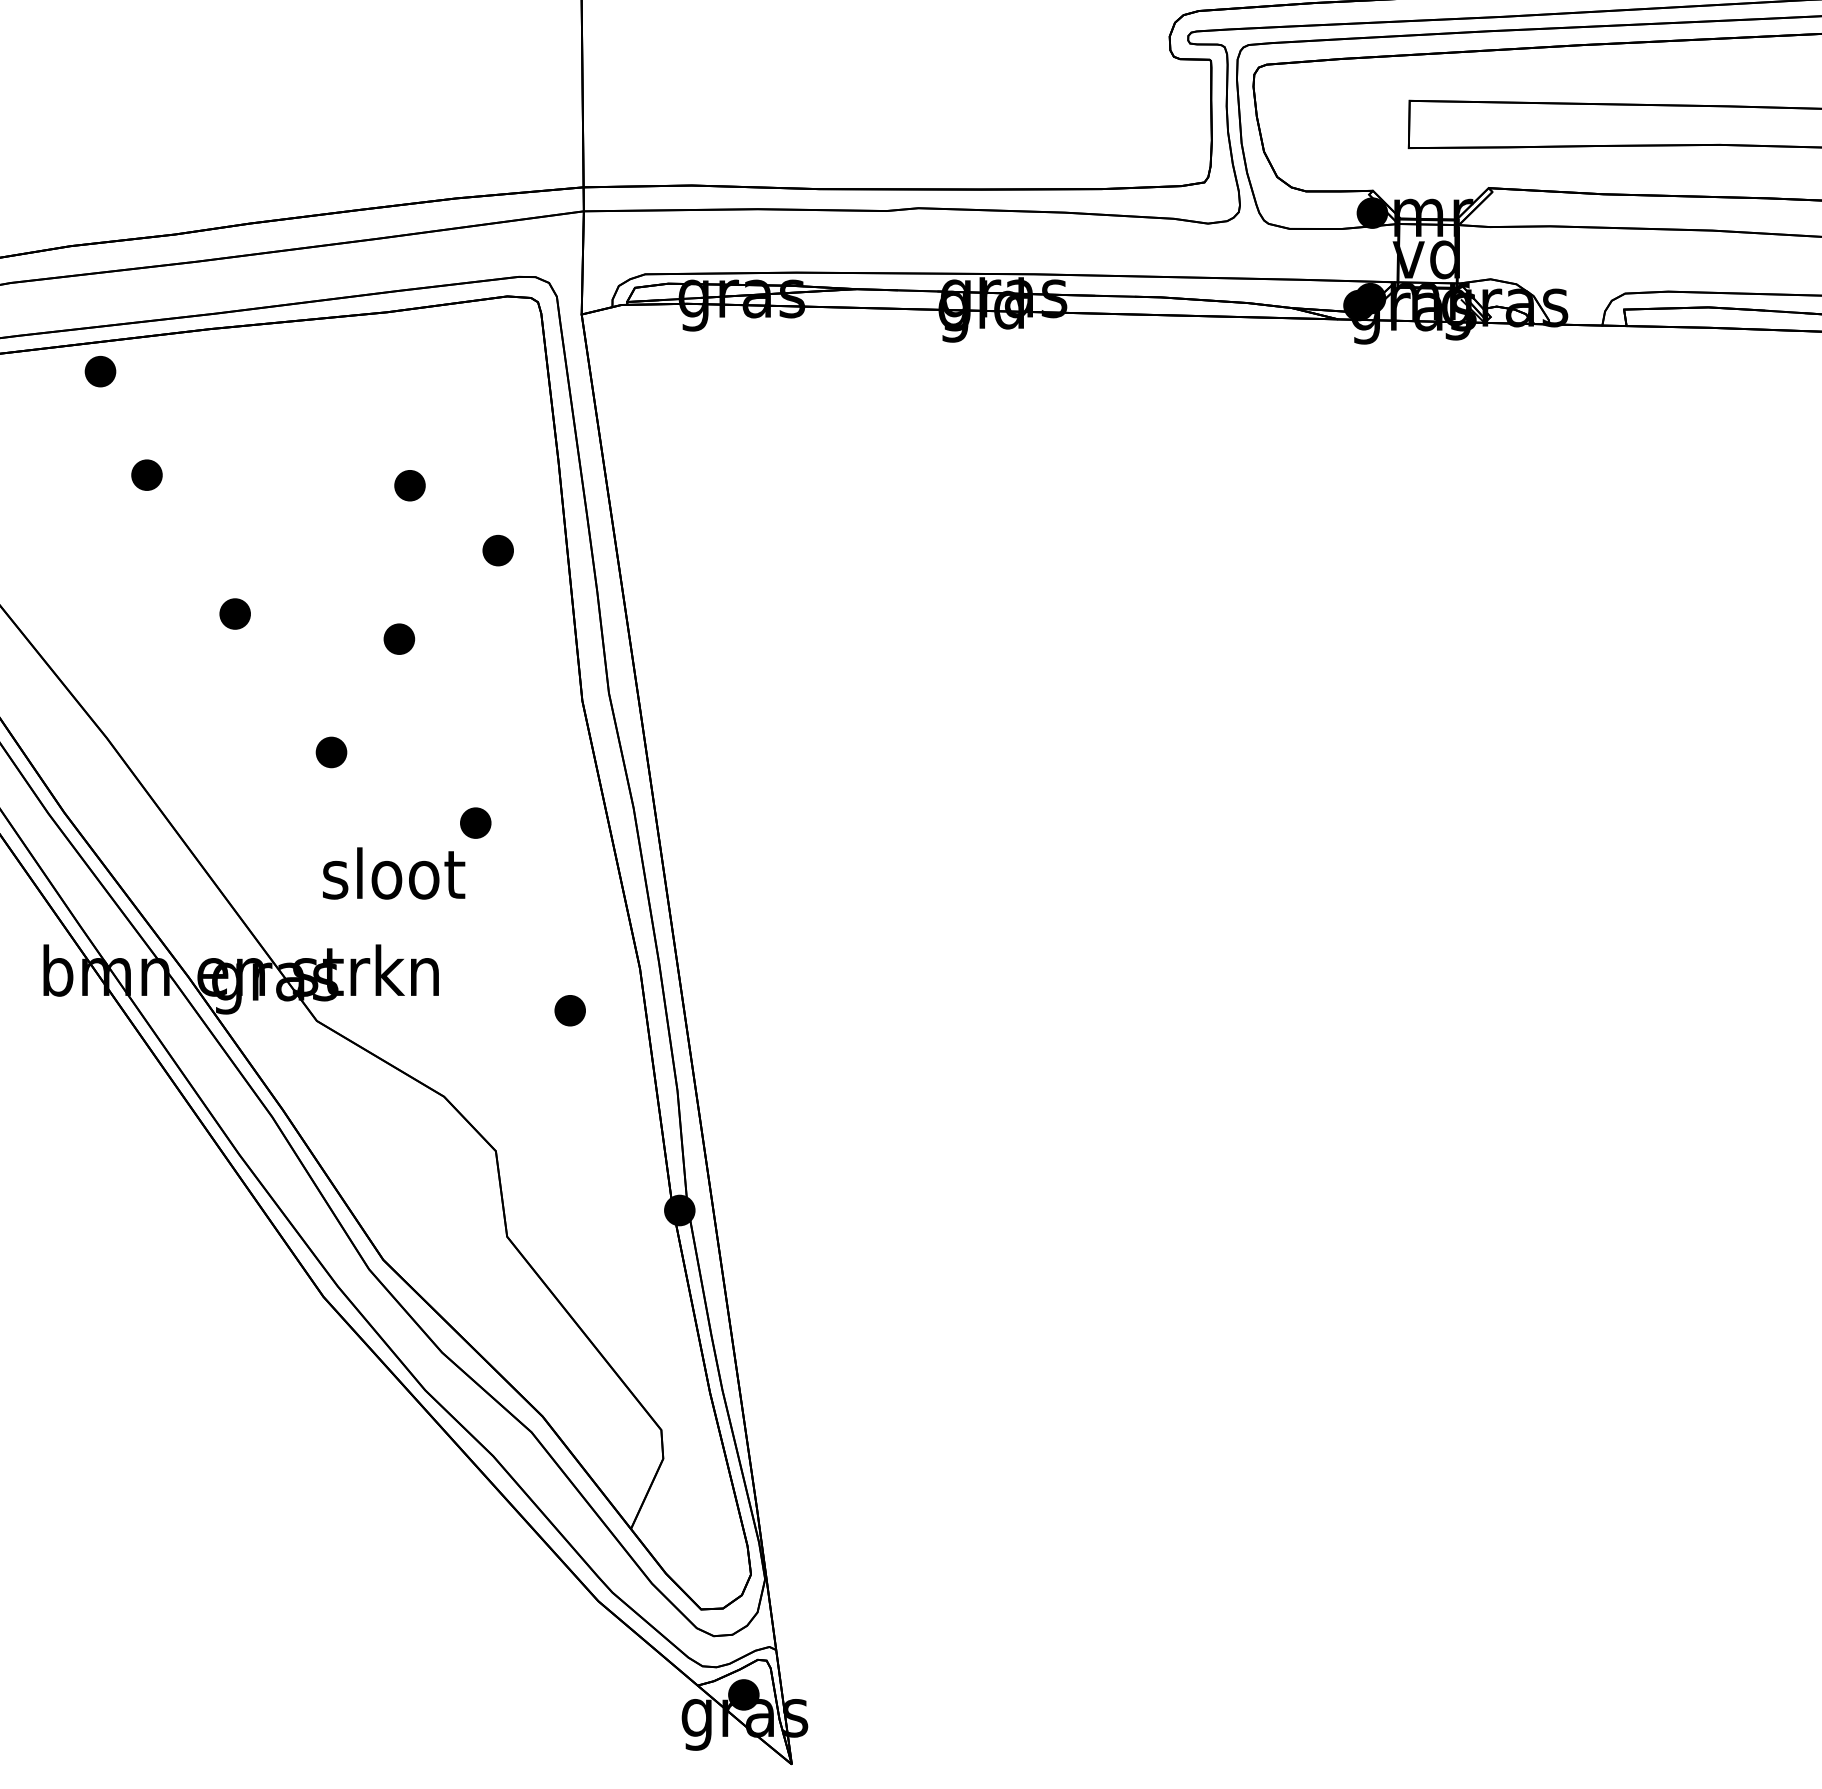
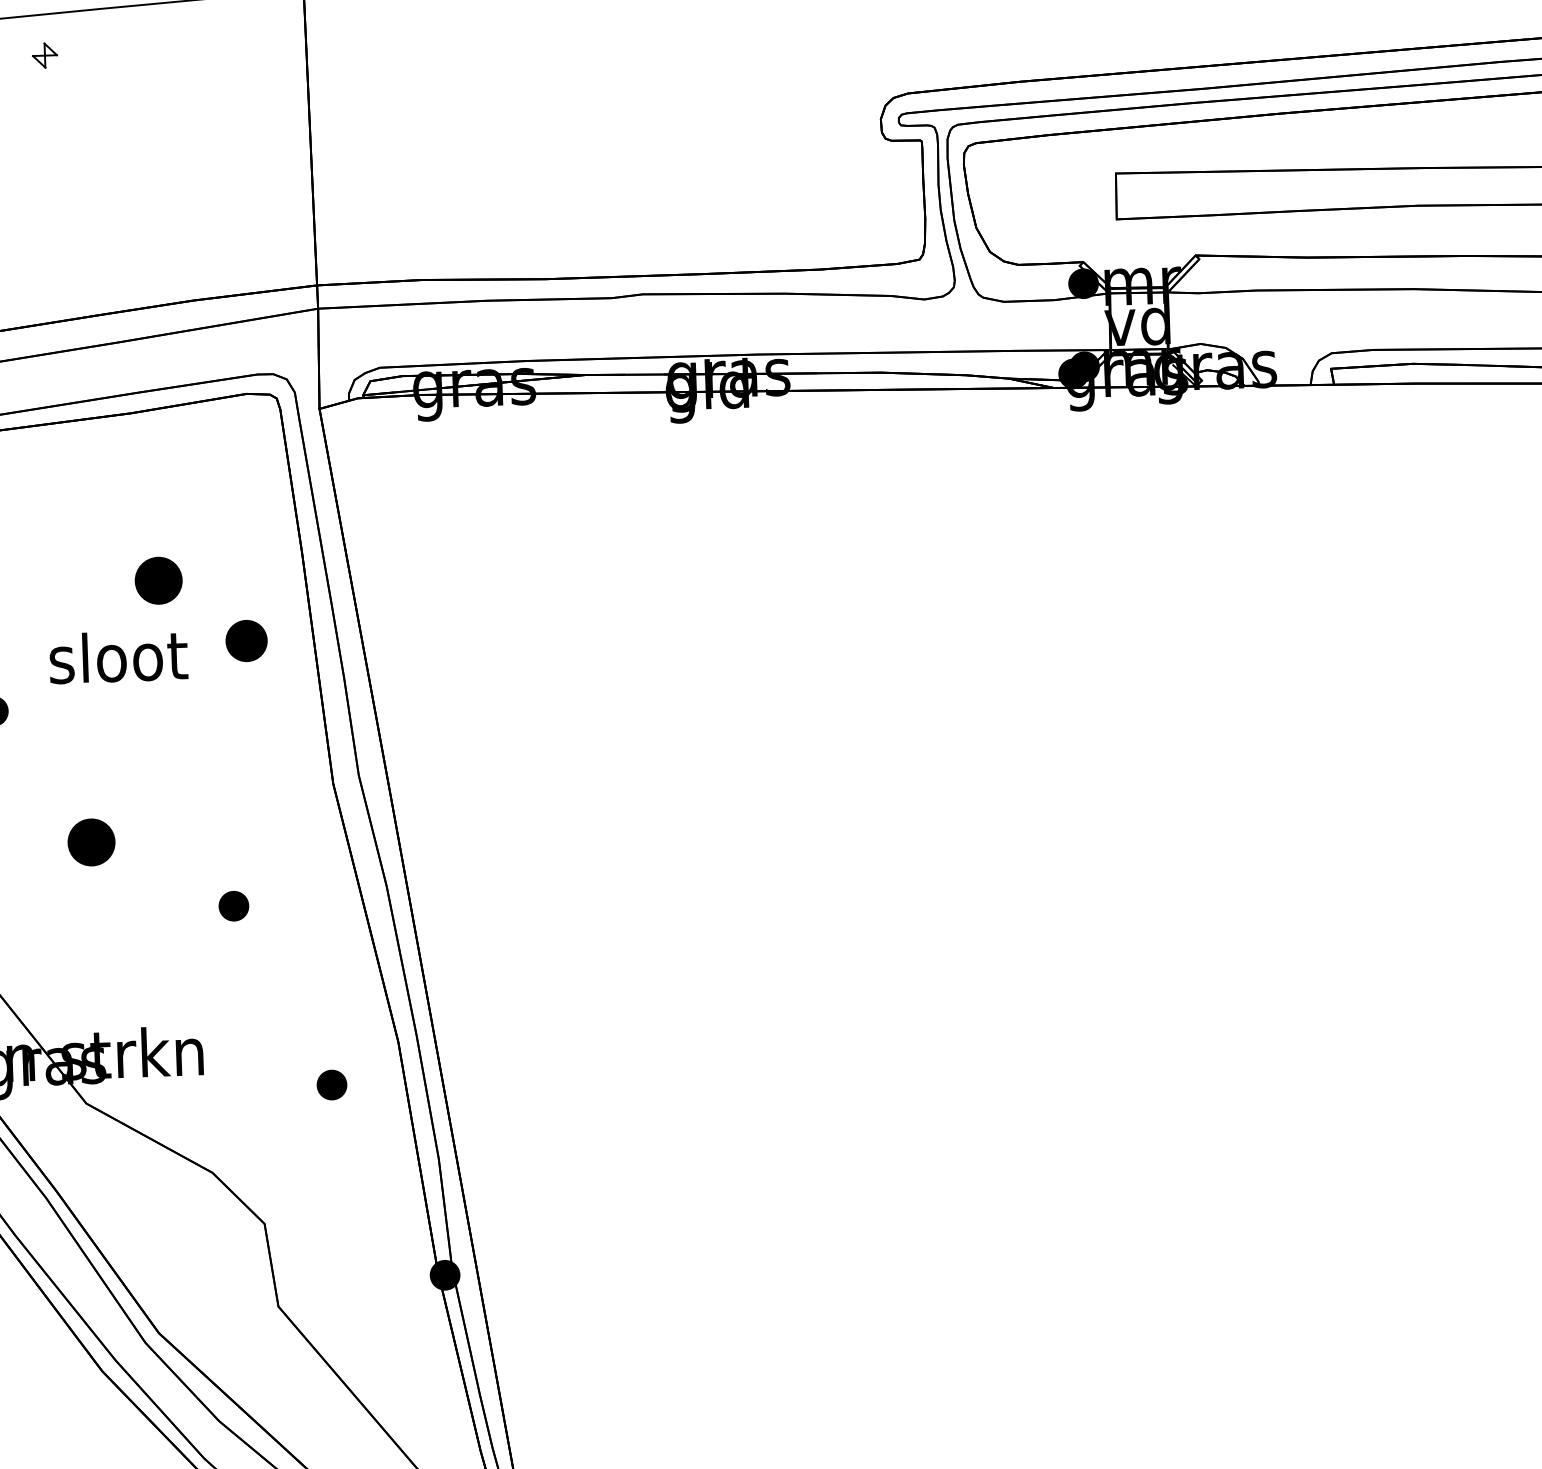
part: (409, 485) -> (158, 580), size x1.6
part: (497, 550) -> (245, 640), size x1.4
part: (399, 638) -> (153, 729), removed
part: (331, 752) -> (91, 842), size x1.6
text: (394, 873) -> (119, 656), moved

